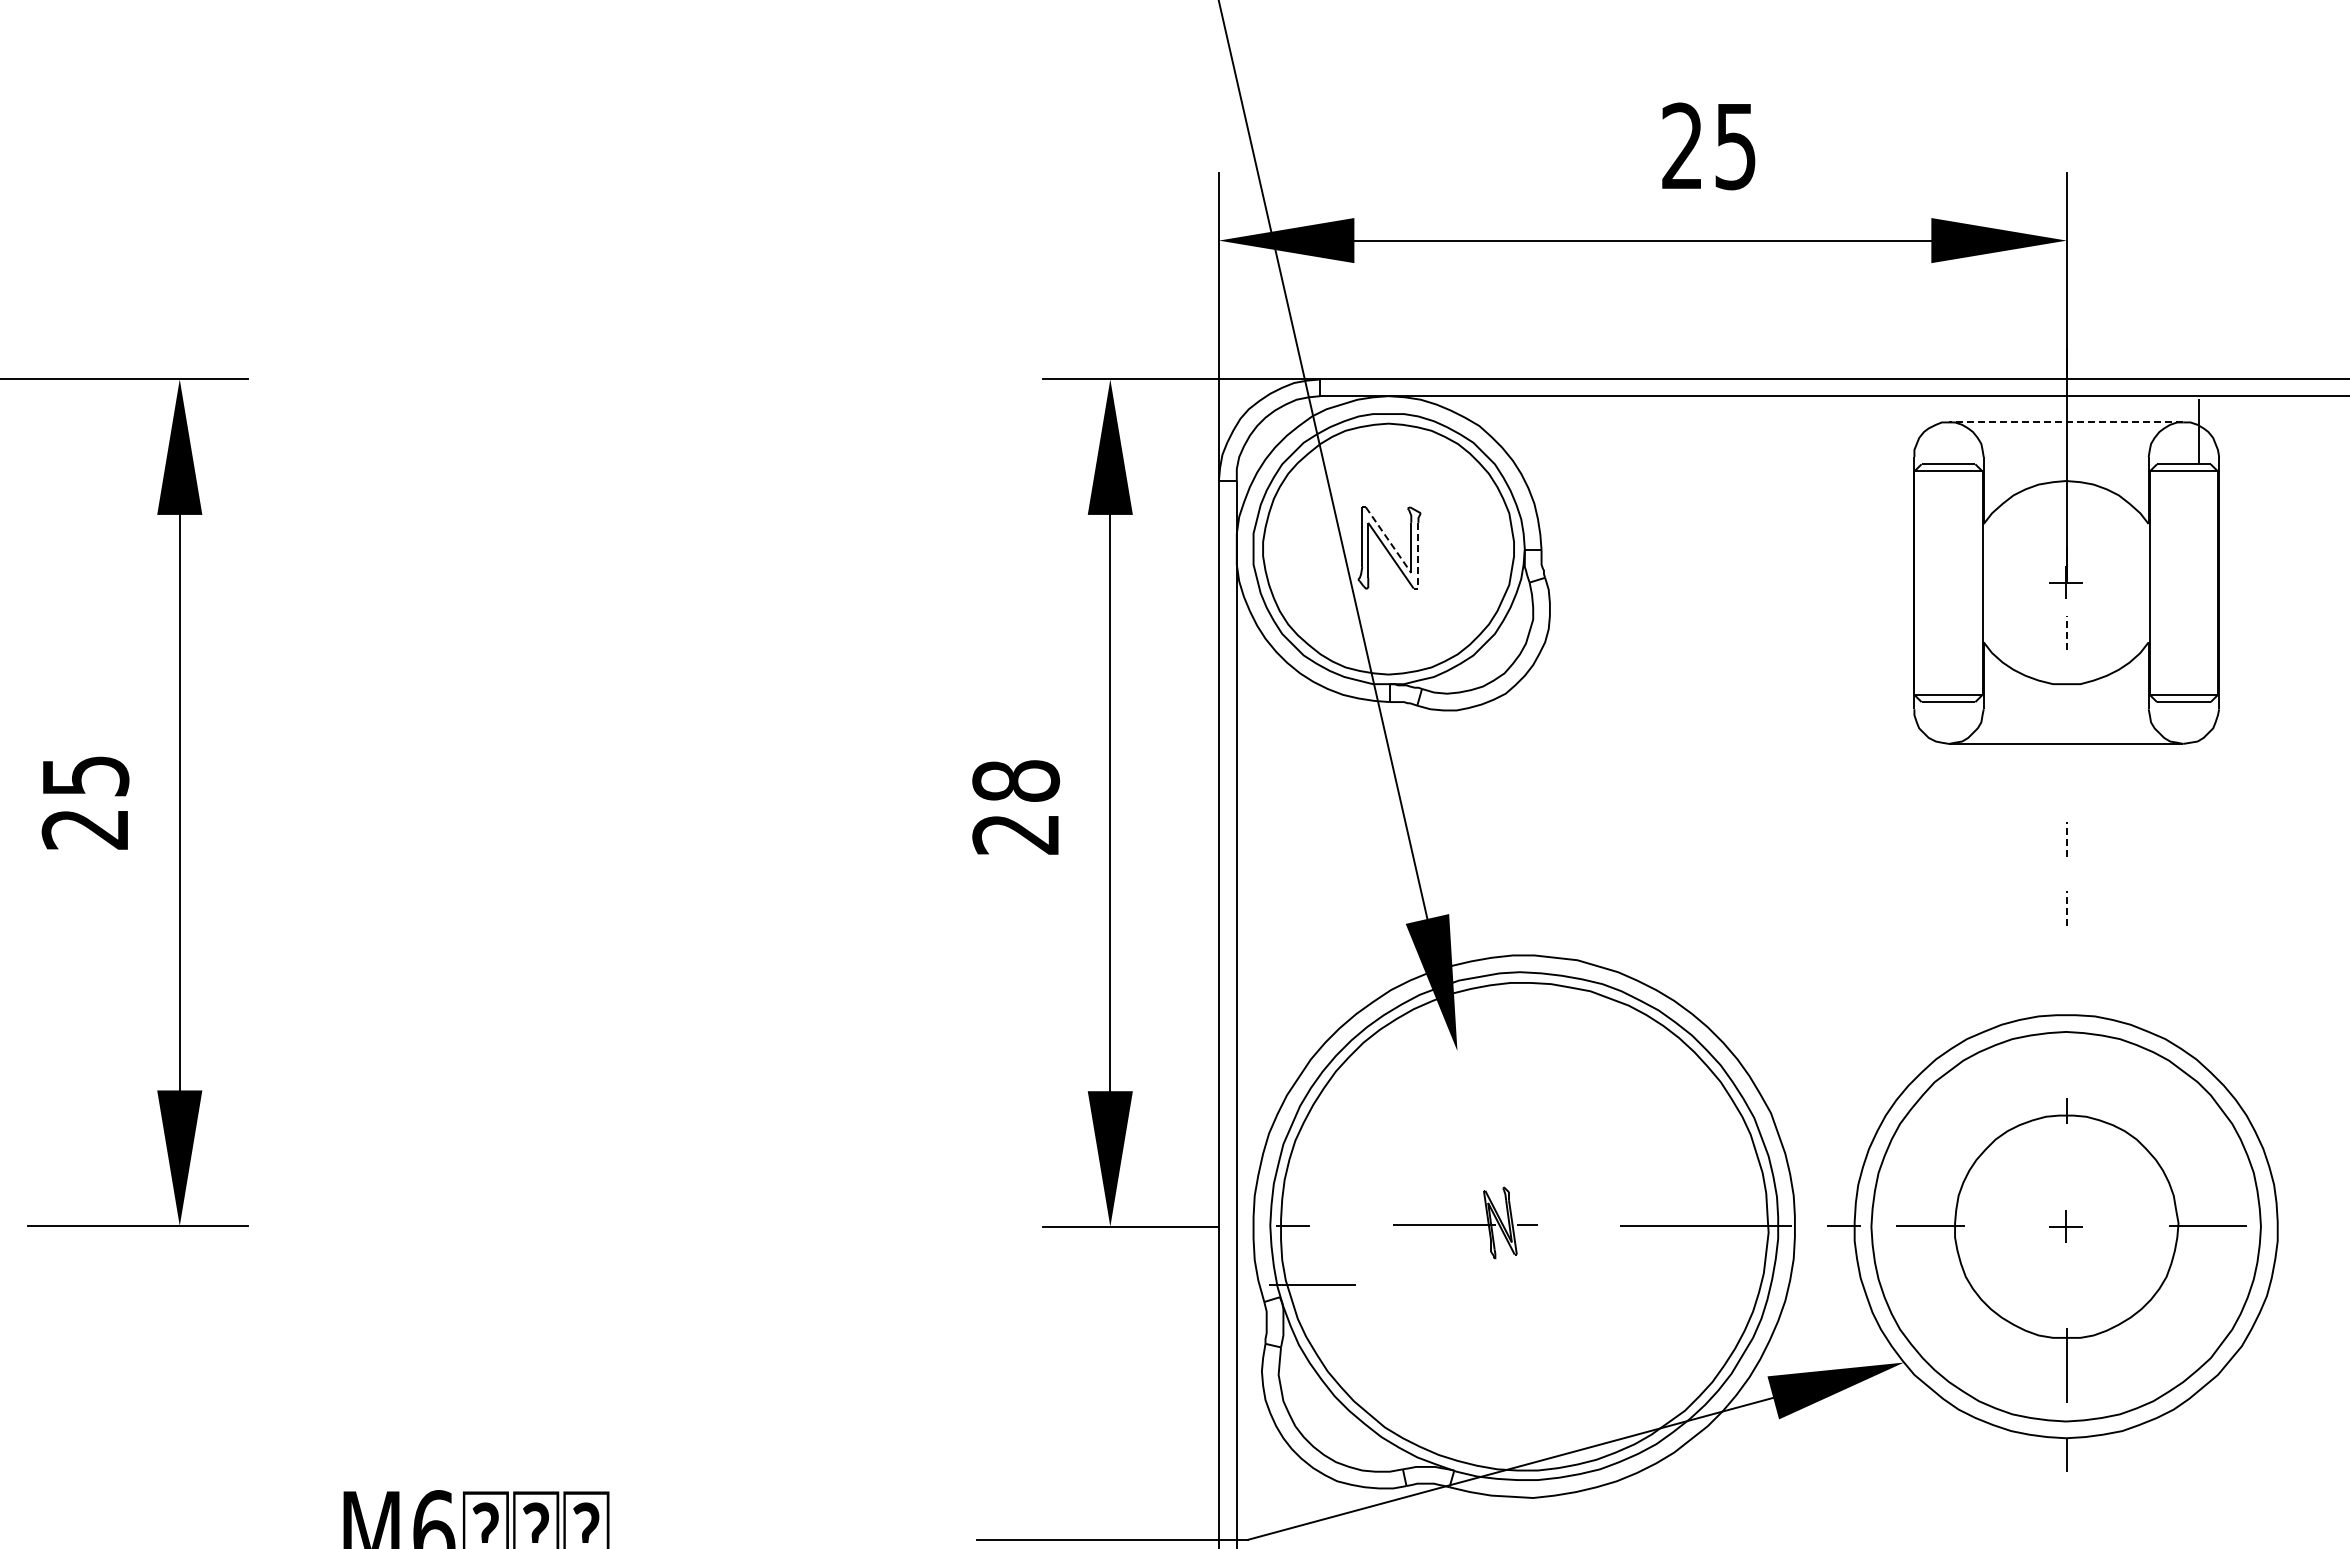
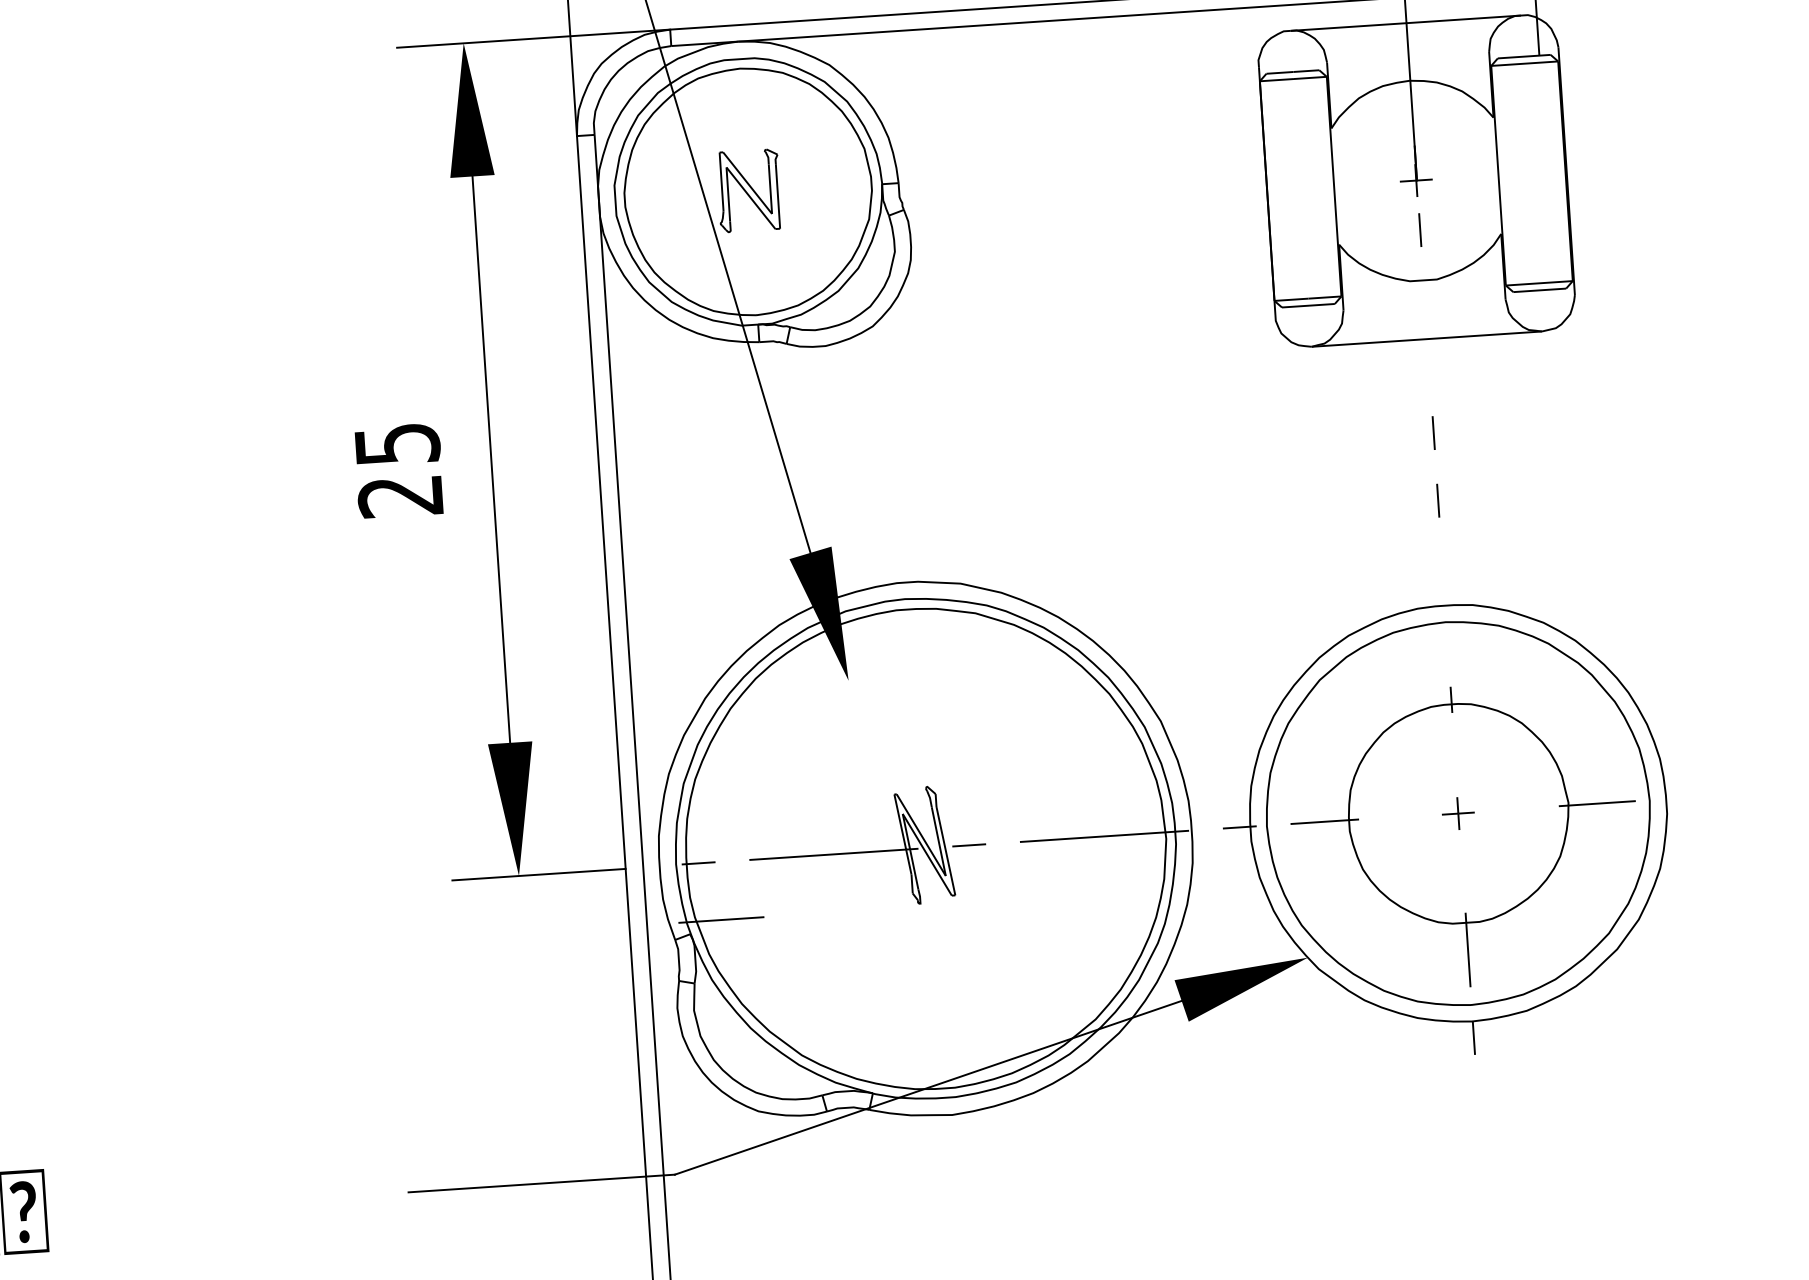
line: (2065, 422) -> (1405, 23), dashed -> solid
line: (1388, 540) -> (747, 183), dashed -> solid
line: (1418, 555) -> (778, 196), dashed -> solid
line: (2066, 632) -> (1419, 229), dashed -> solid
text: (1016, 780) -> (397, 443), 28 -> 25
line: (2066, 839) -> (1433, 433), dashed -> solid
line: (2066, 907) -> (1437, 499), dashed -> solid
part: (1465, 1222) -> (867, 848), size x1.67

